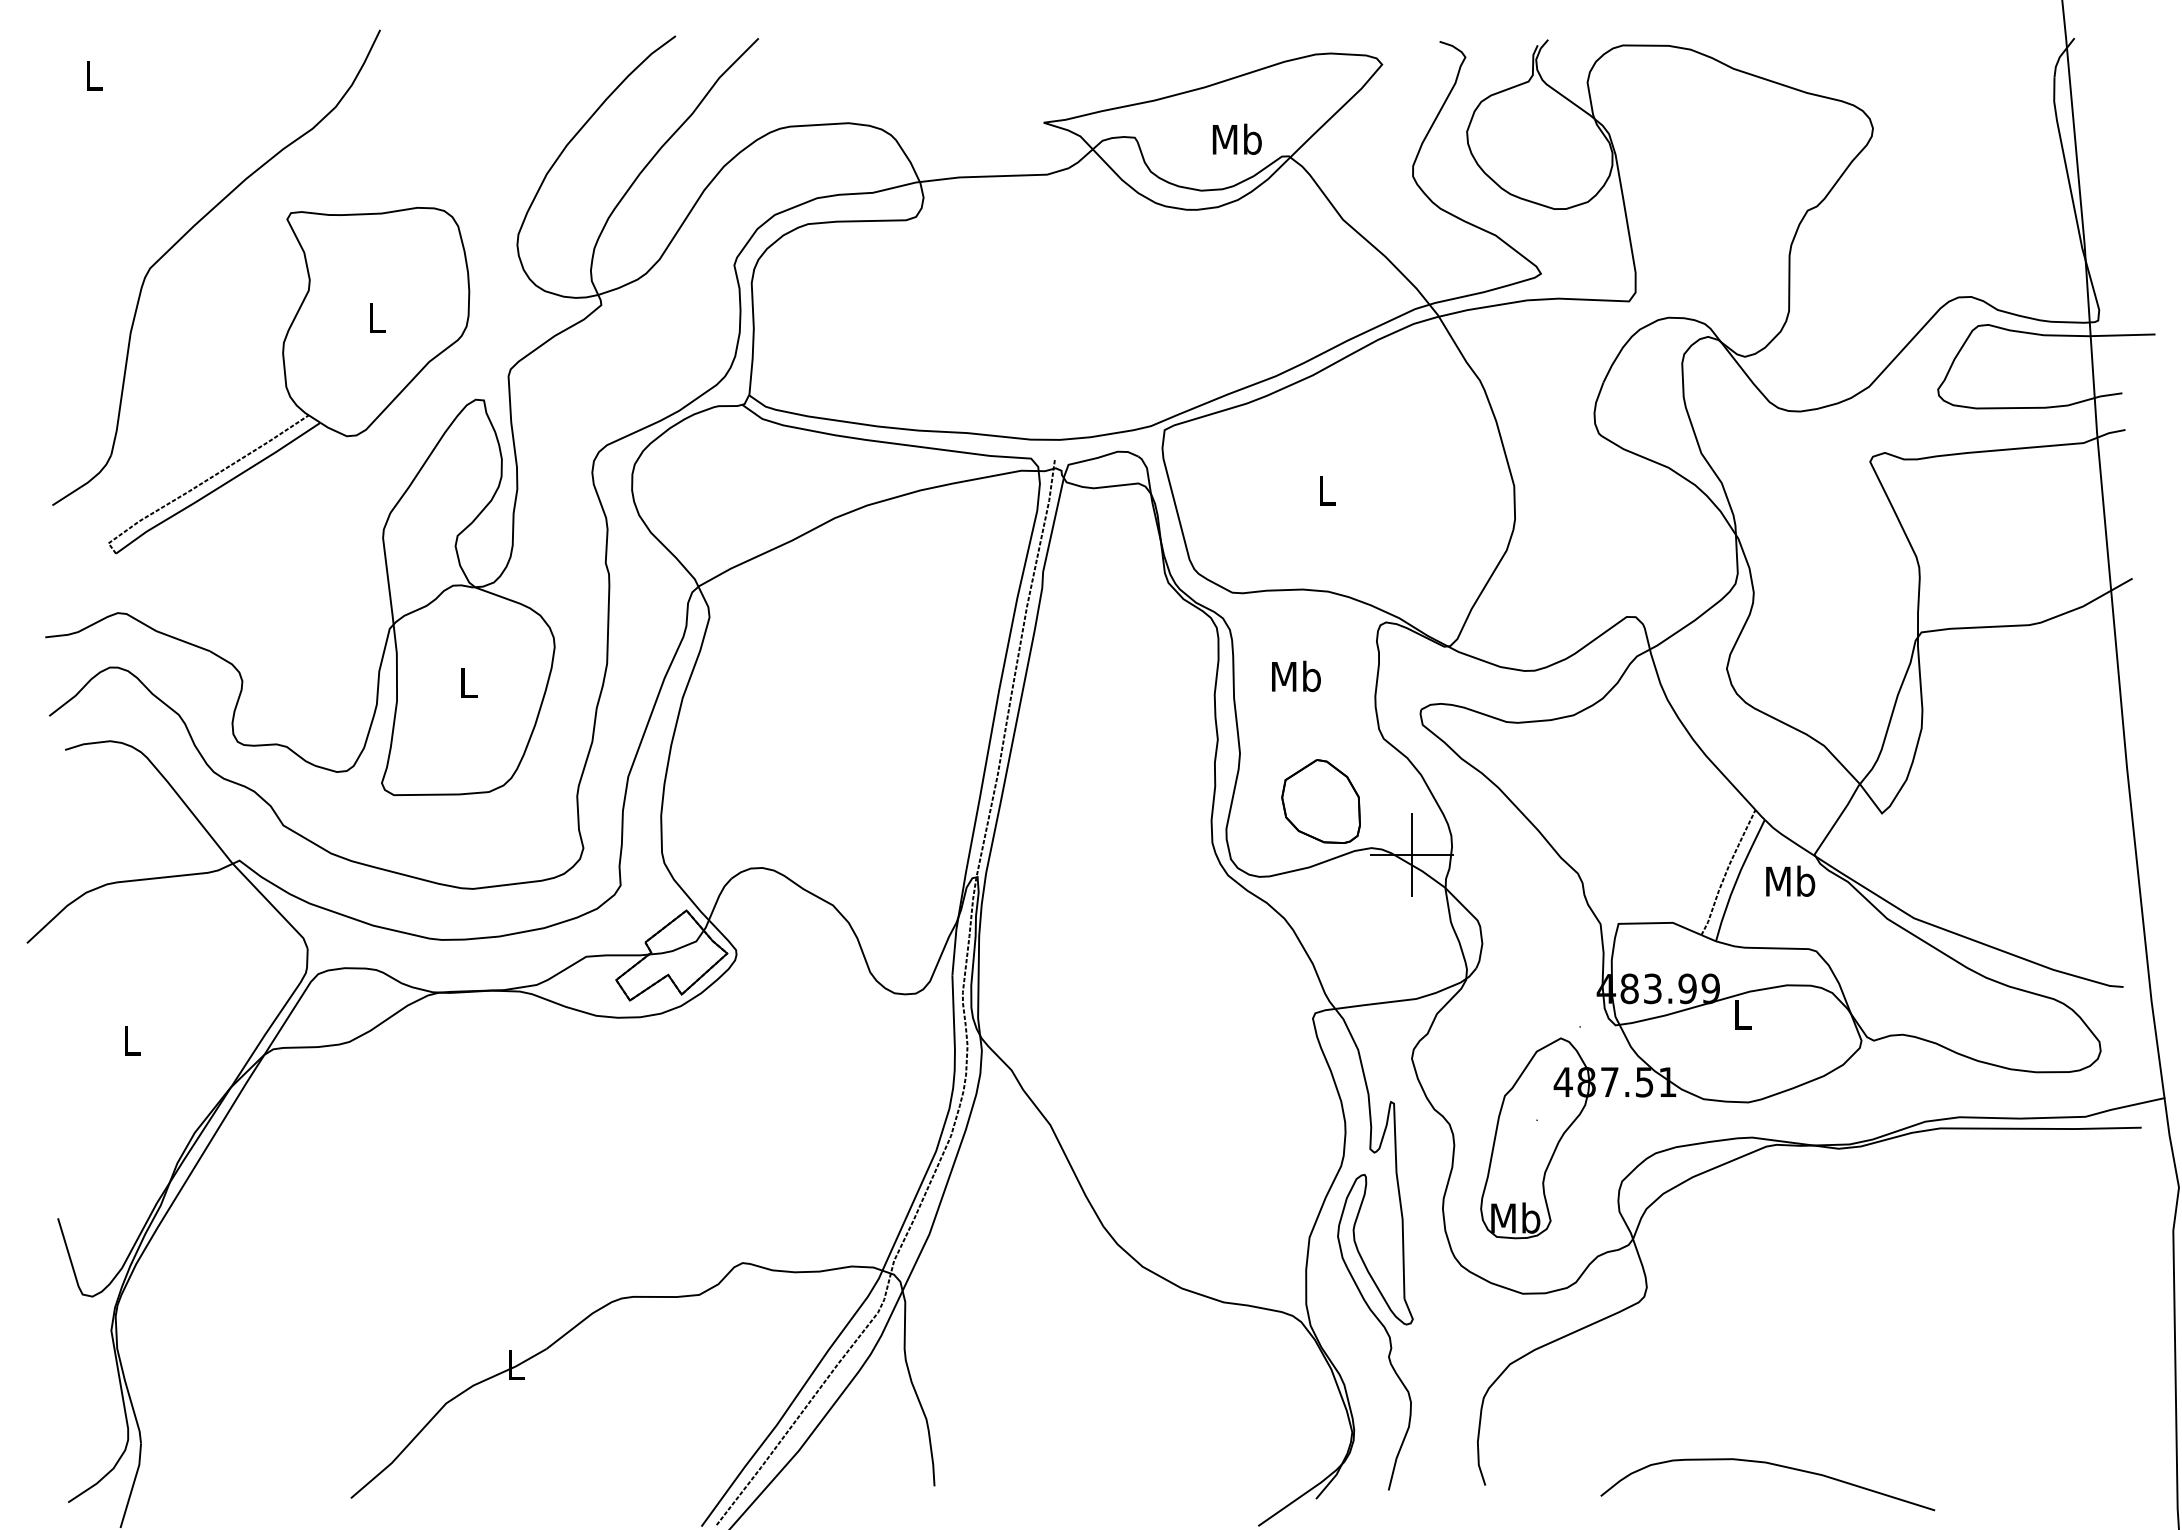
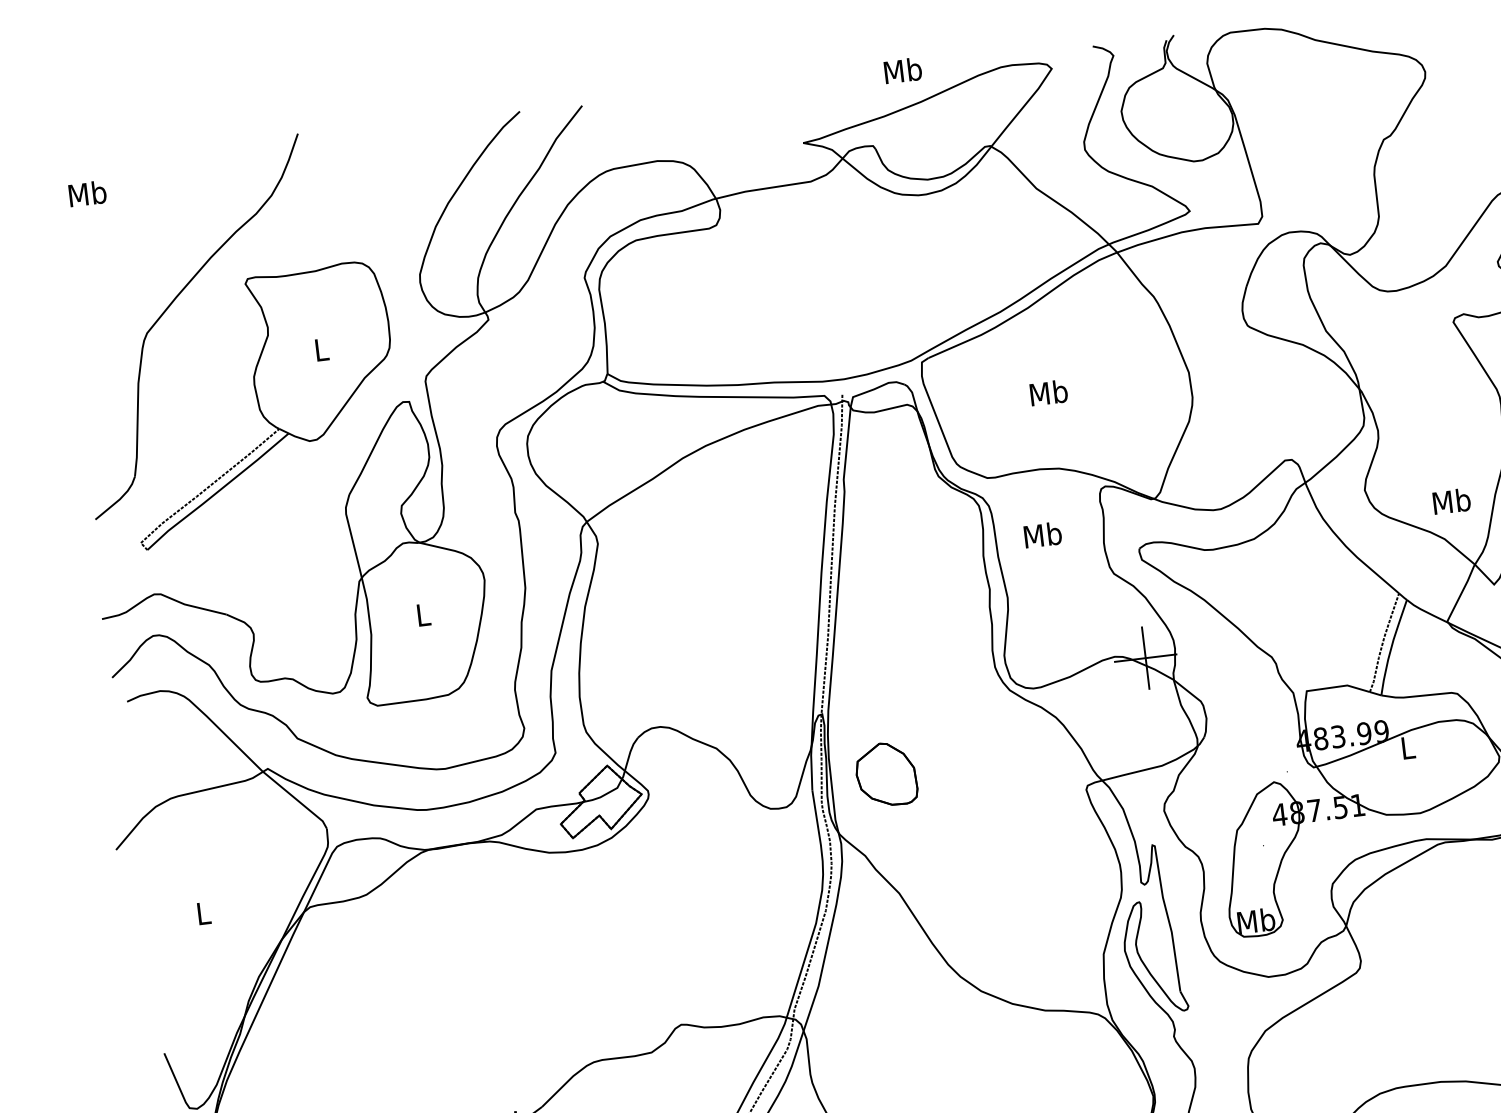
text: (93, 75) -> (87, 193), L -> Mb
text: (1236, 138) -> (902, 70), moved
text: (1326, 490) -> (1048, 392), L -> Mb
part: (1320, 801) -> (885, 774), moved
text: (1790, 880) -> (1451, 500), moved

